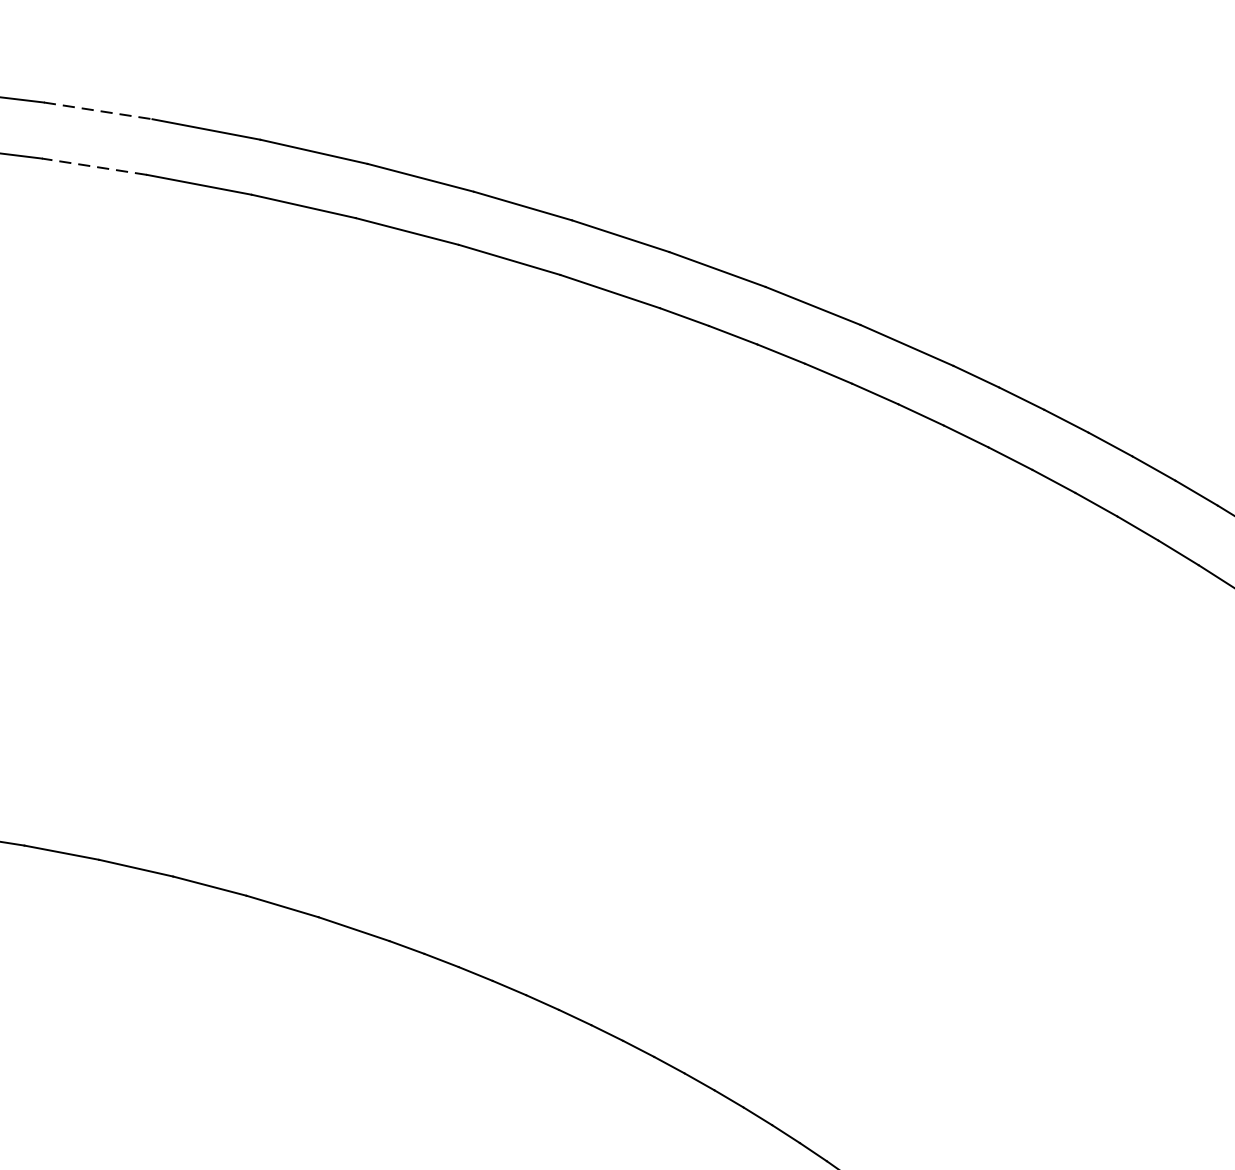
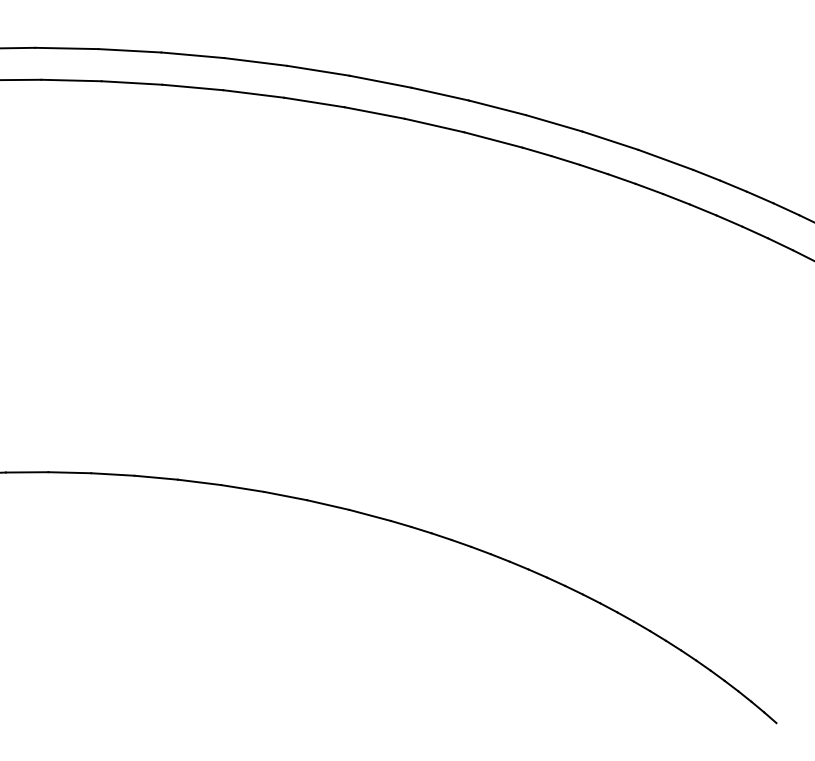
line: (97, 111) -> (192, 55), dashed -> solid
line: (93, 166) -> (192, 87), dashed -> solid

